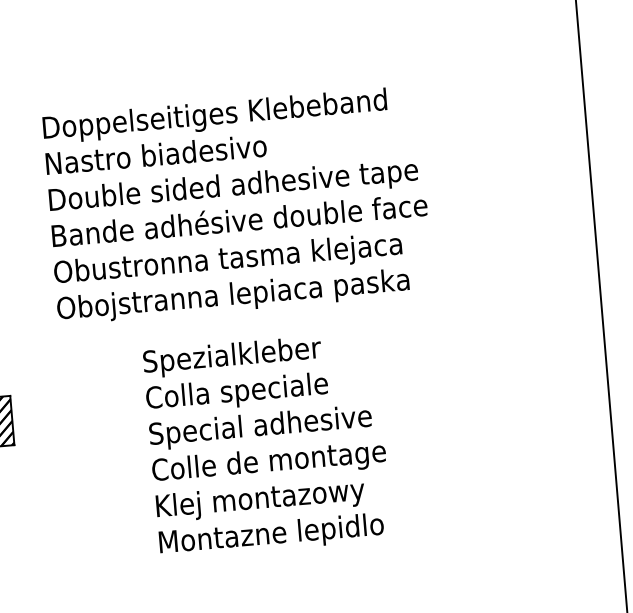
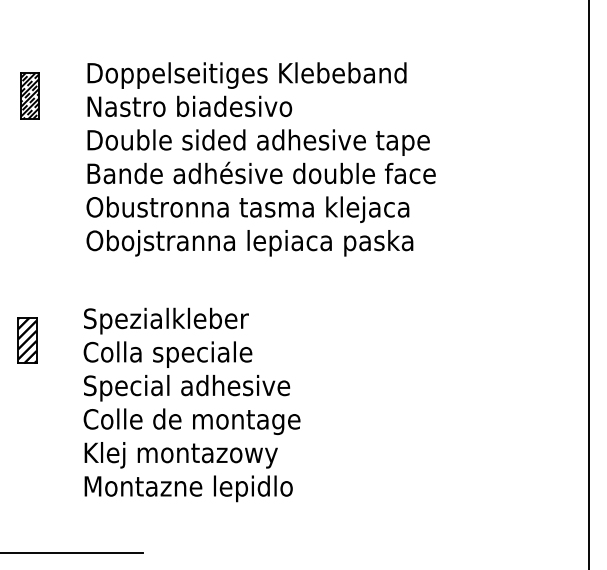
text: (267, 444) -> (191, 404), moved

